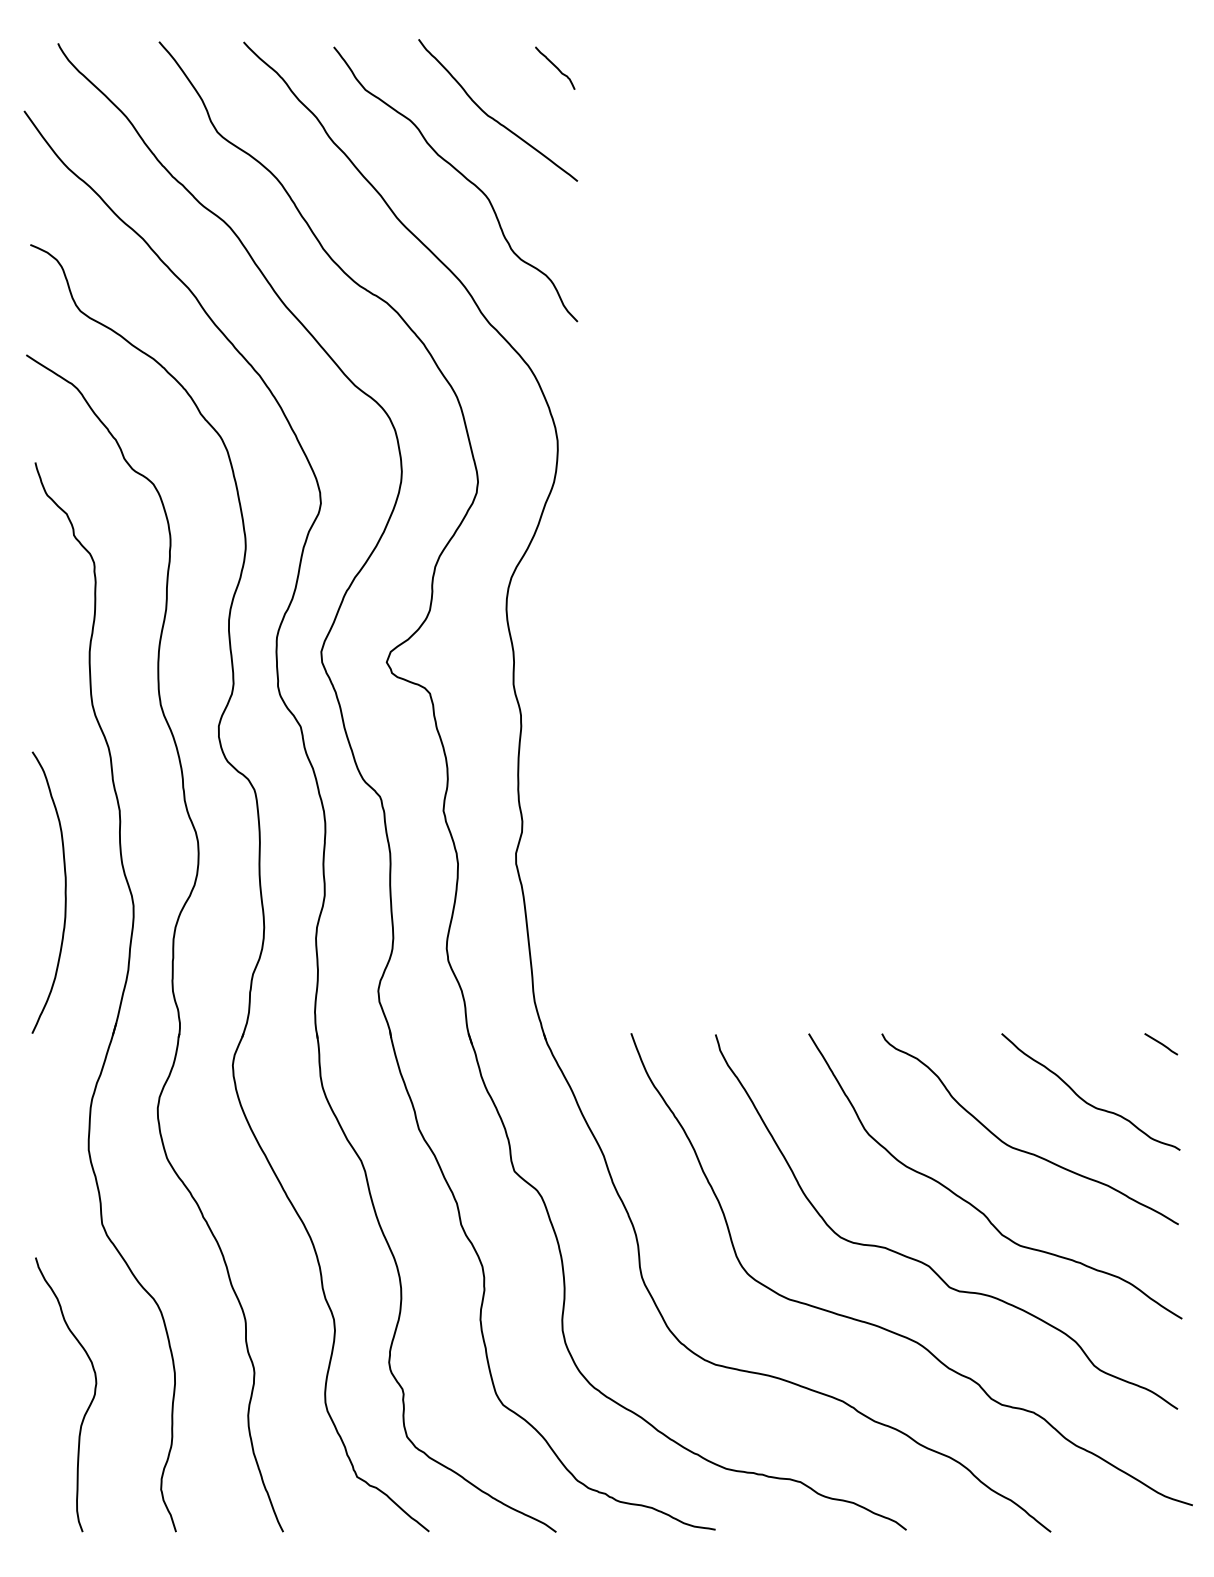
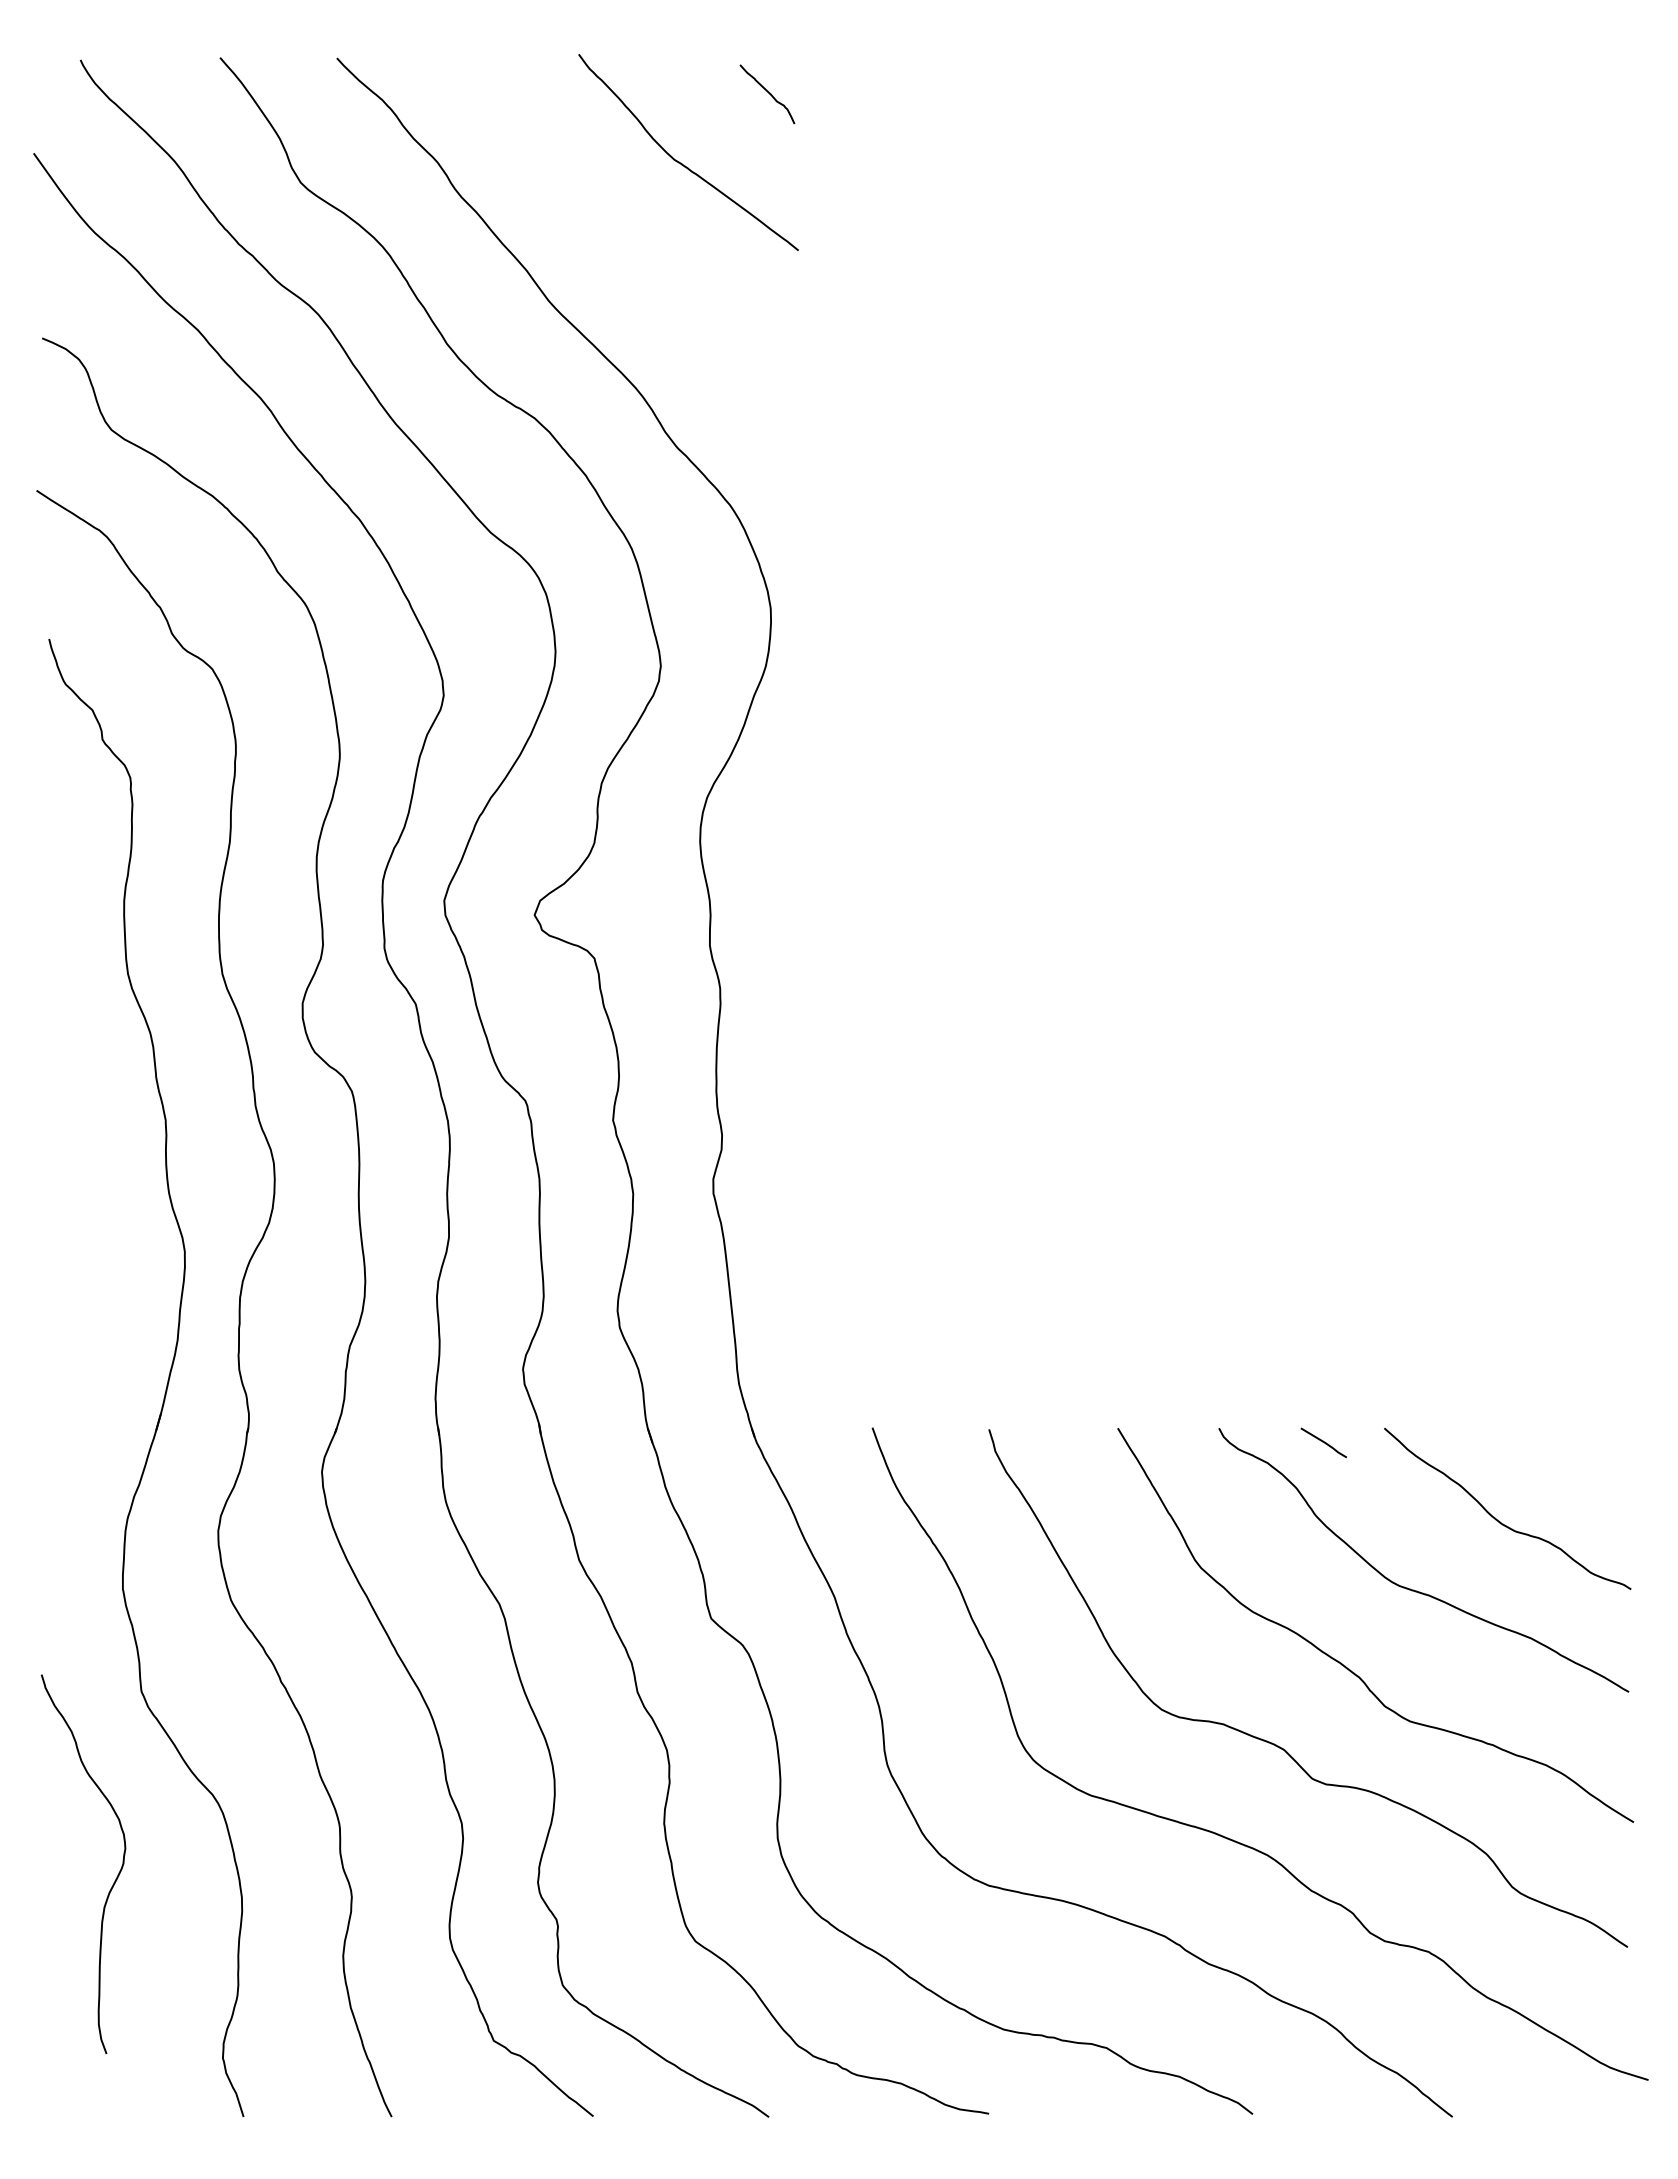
curve: (462, 176) -> (639, 243), removed
curve: (65, 892) -> (90, 1233), removed
line: (1160, 1043) -> (1323, 1442), moved
curve: (88, 1406) -> (114, 1880), moved

